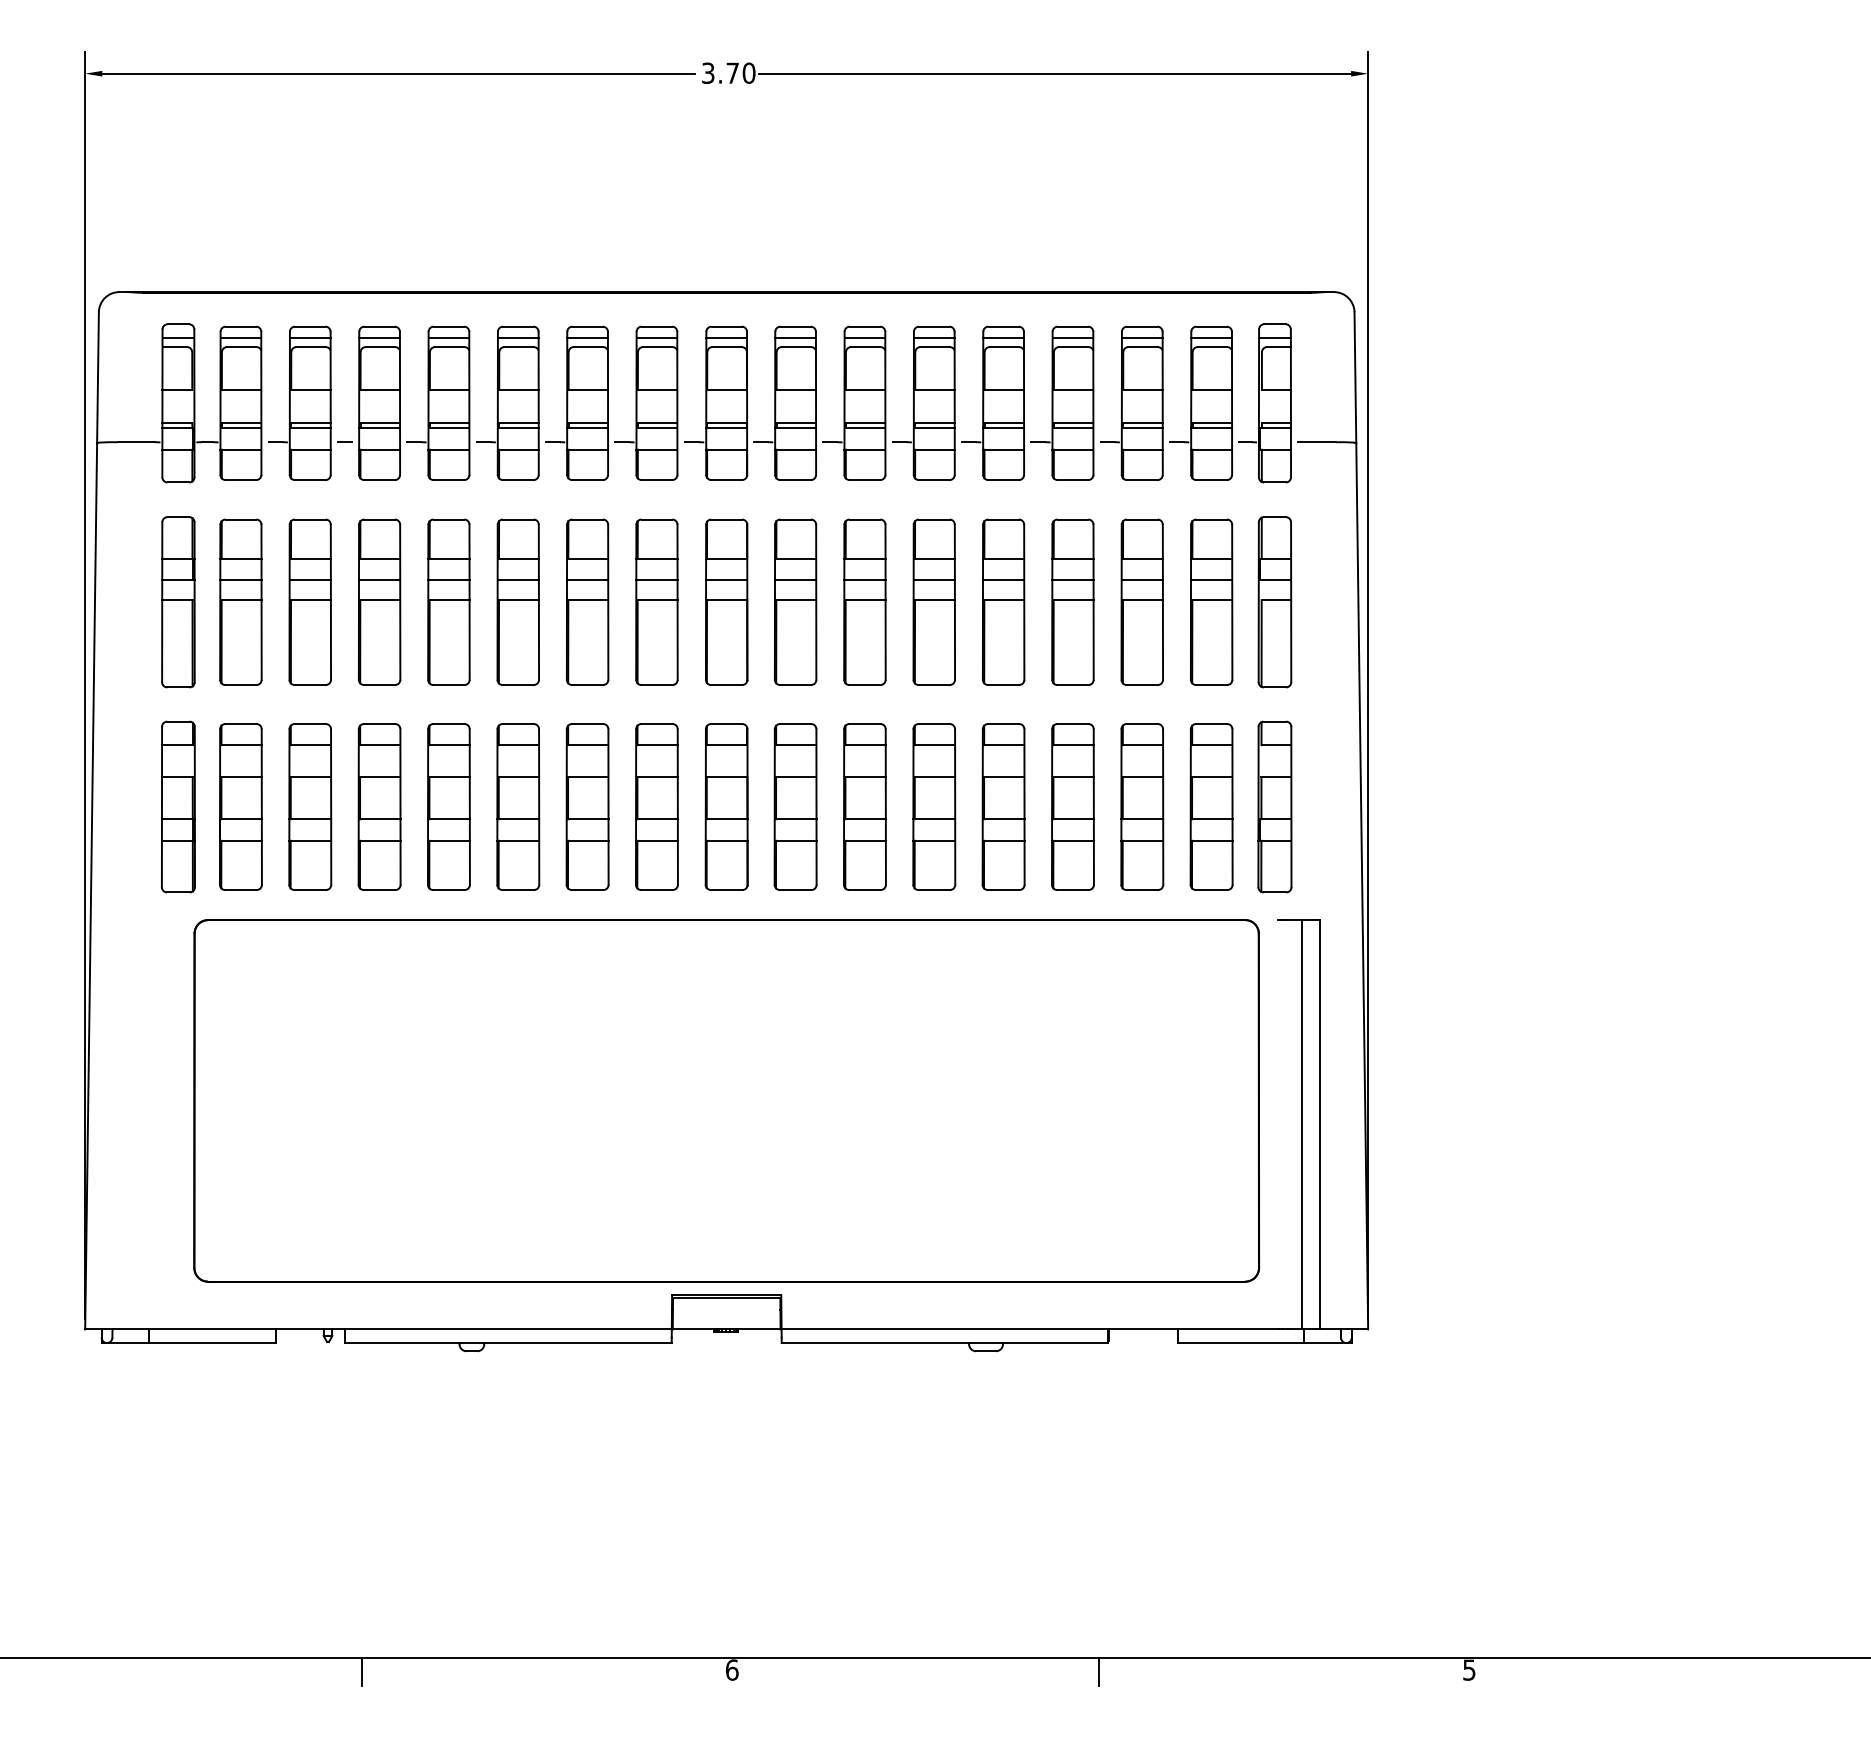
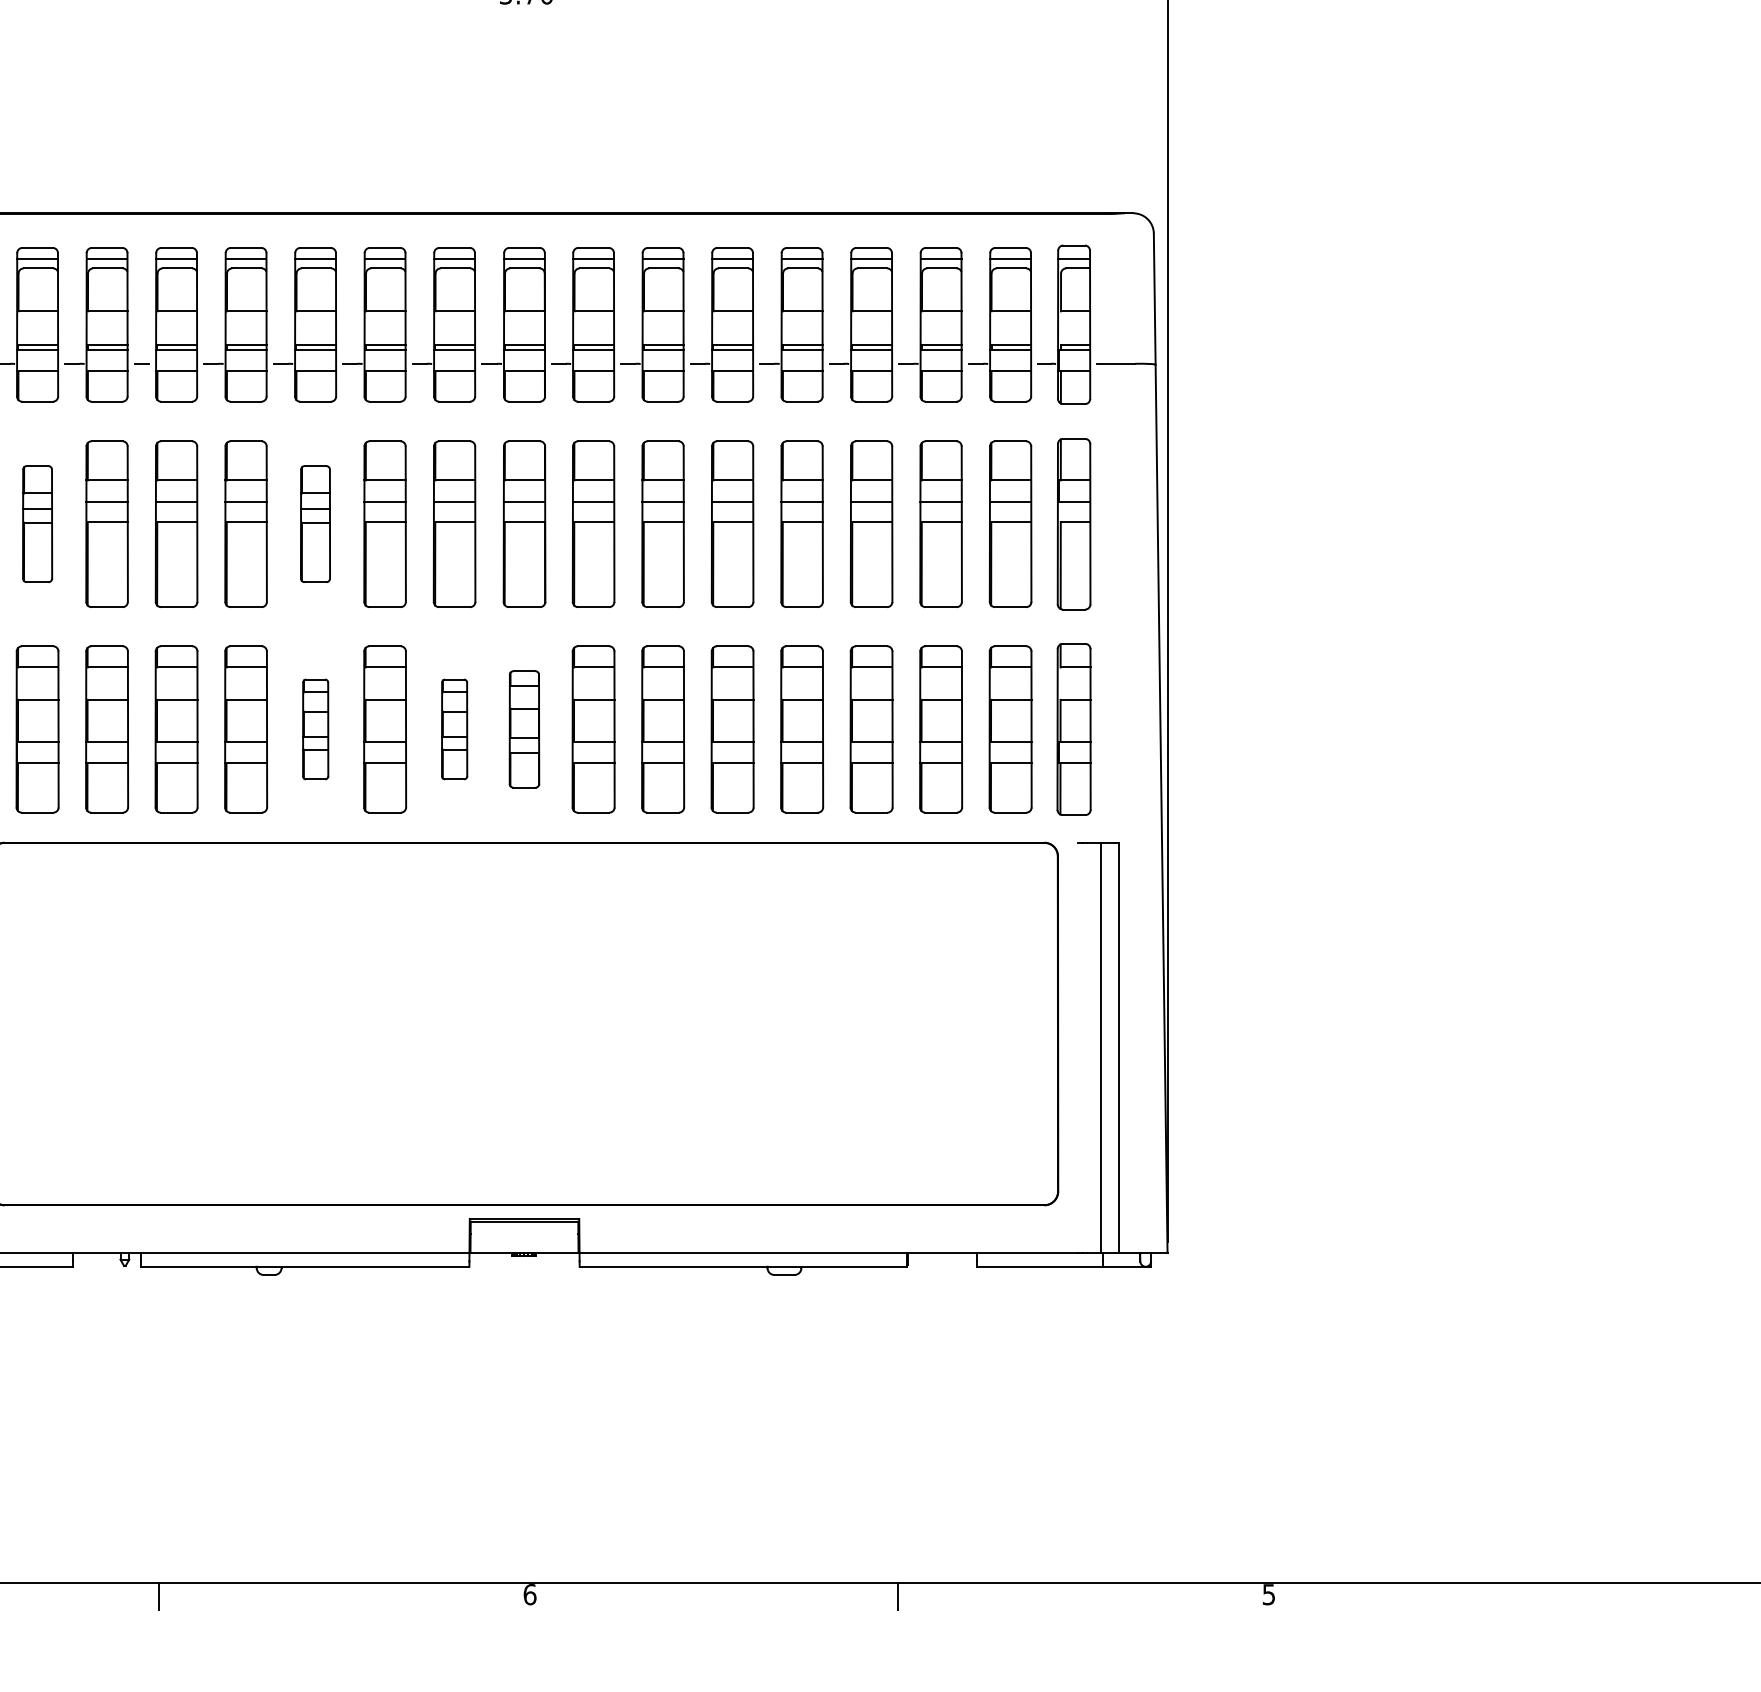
part: (240, 601) -> (37, 523), size x0.7
part: (517, 601) -> (314, 523), size x0.7
part: (518, 806) -> (315, 728), size x0.6
part: (656, 806) -> (454, 728), size x0.6
part: (726, 806) -> (524, 728), size x0.7

